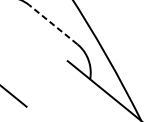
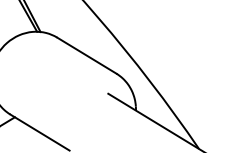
line: (53, 24) -> (86, 55), dashed -> solid

